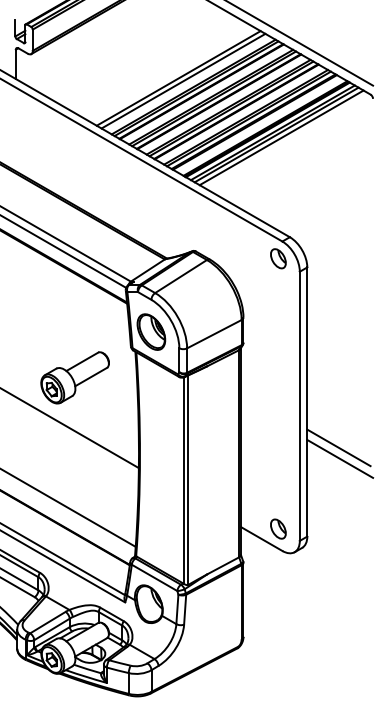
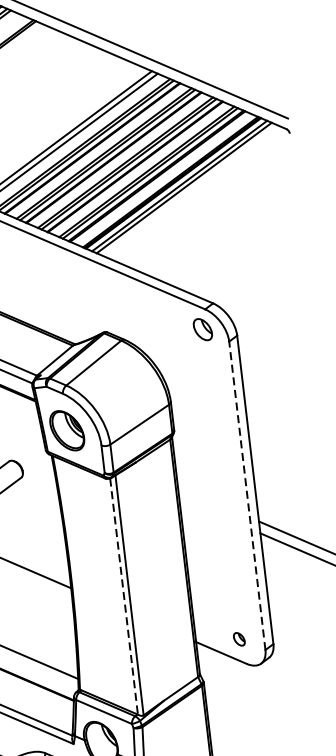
line: (281, 137) -> (190, 190), removed
line: (299, 406) -> (246, 496), solid -> dashed
line: (183, 481) -> (124, 597), solid -> dashed
part: (278, 528) -> (239, 638), size x0.6

